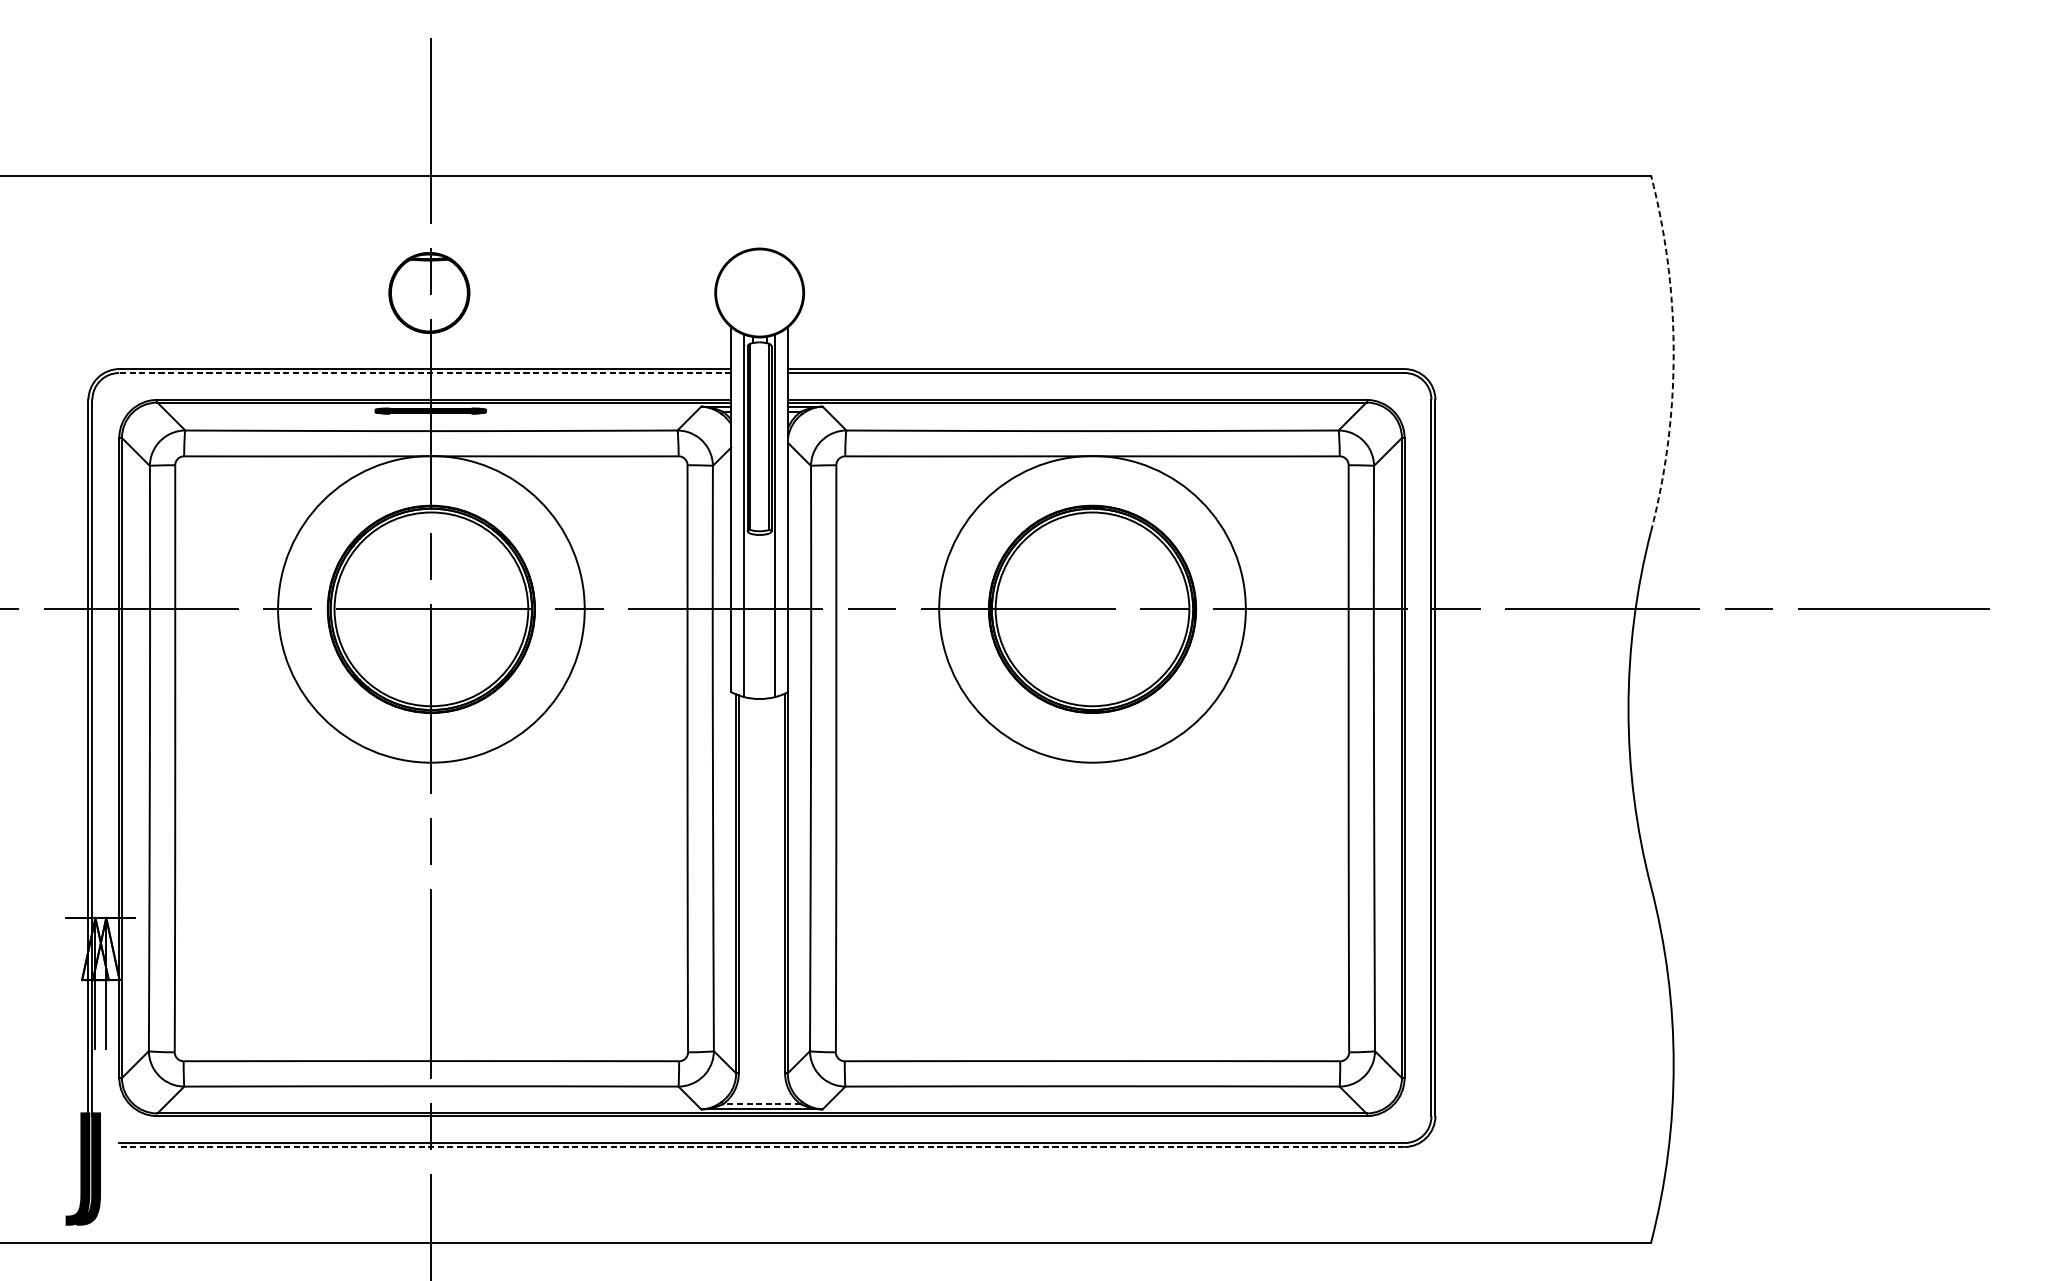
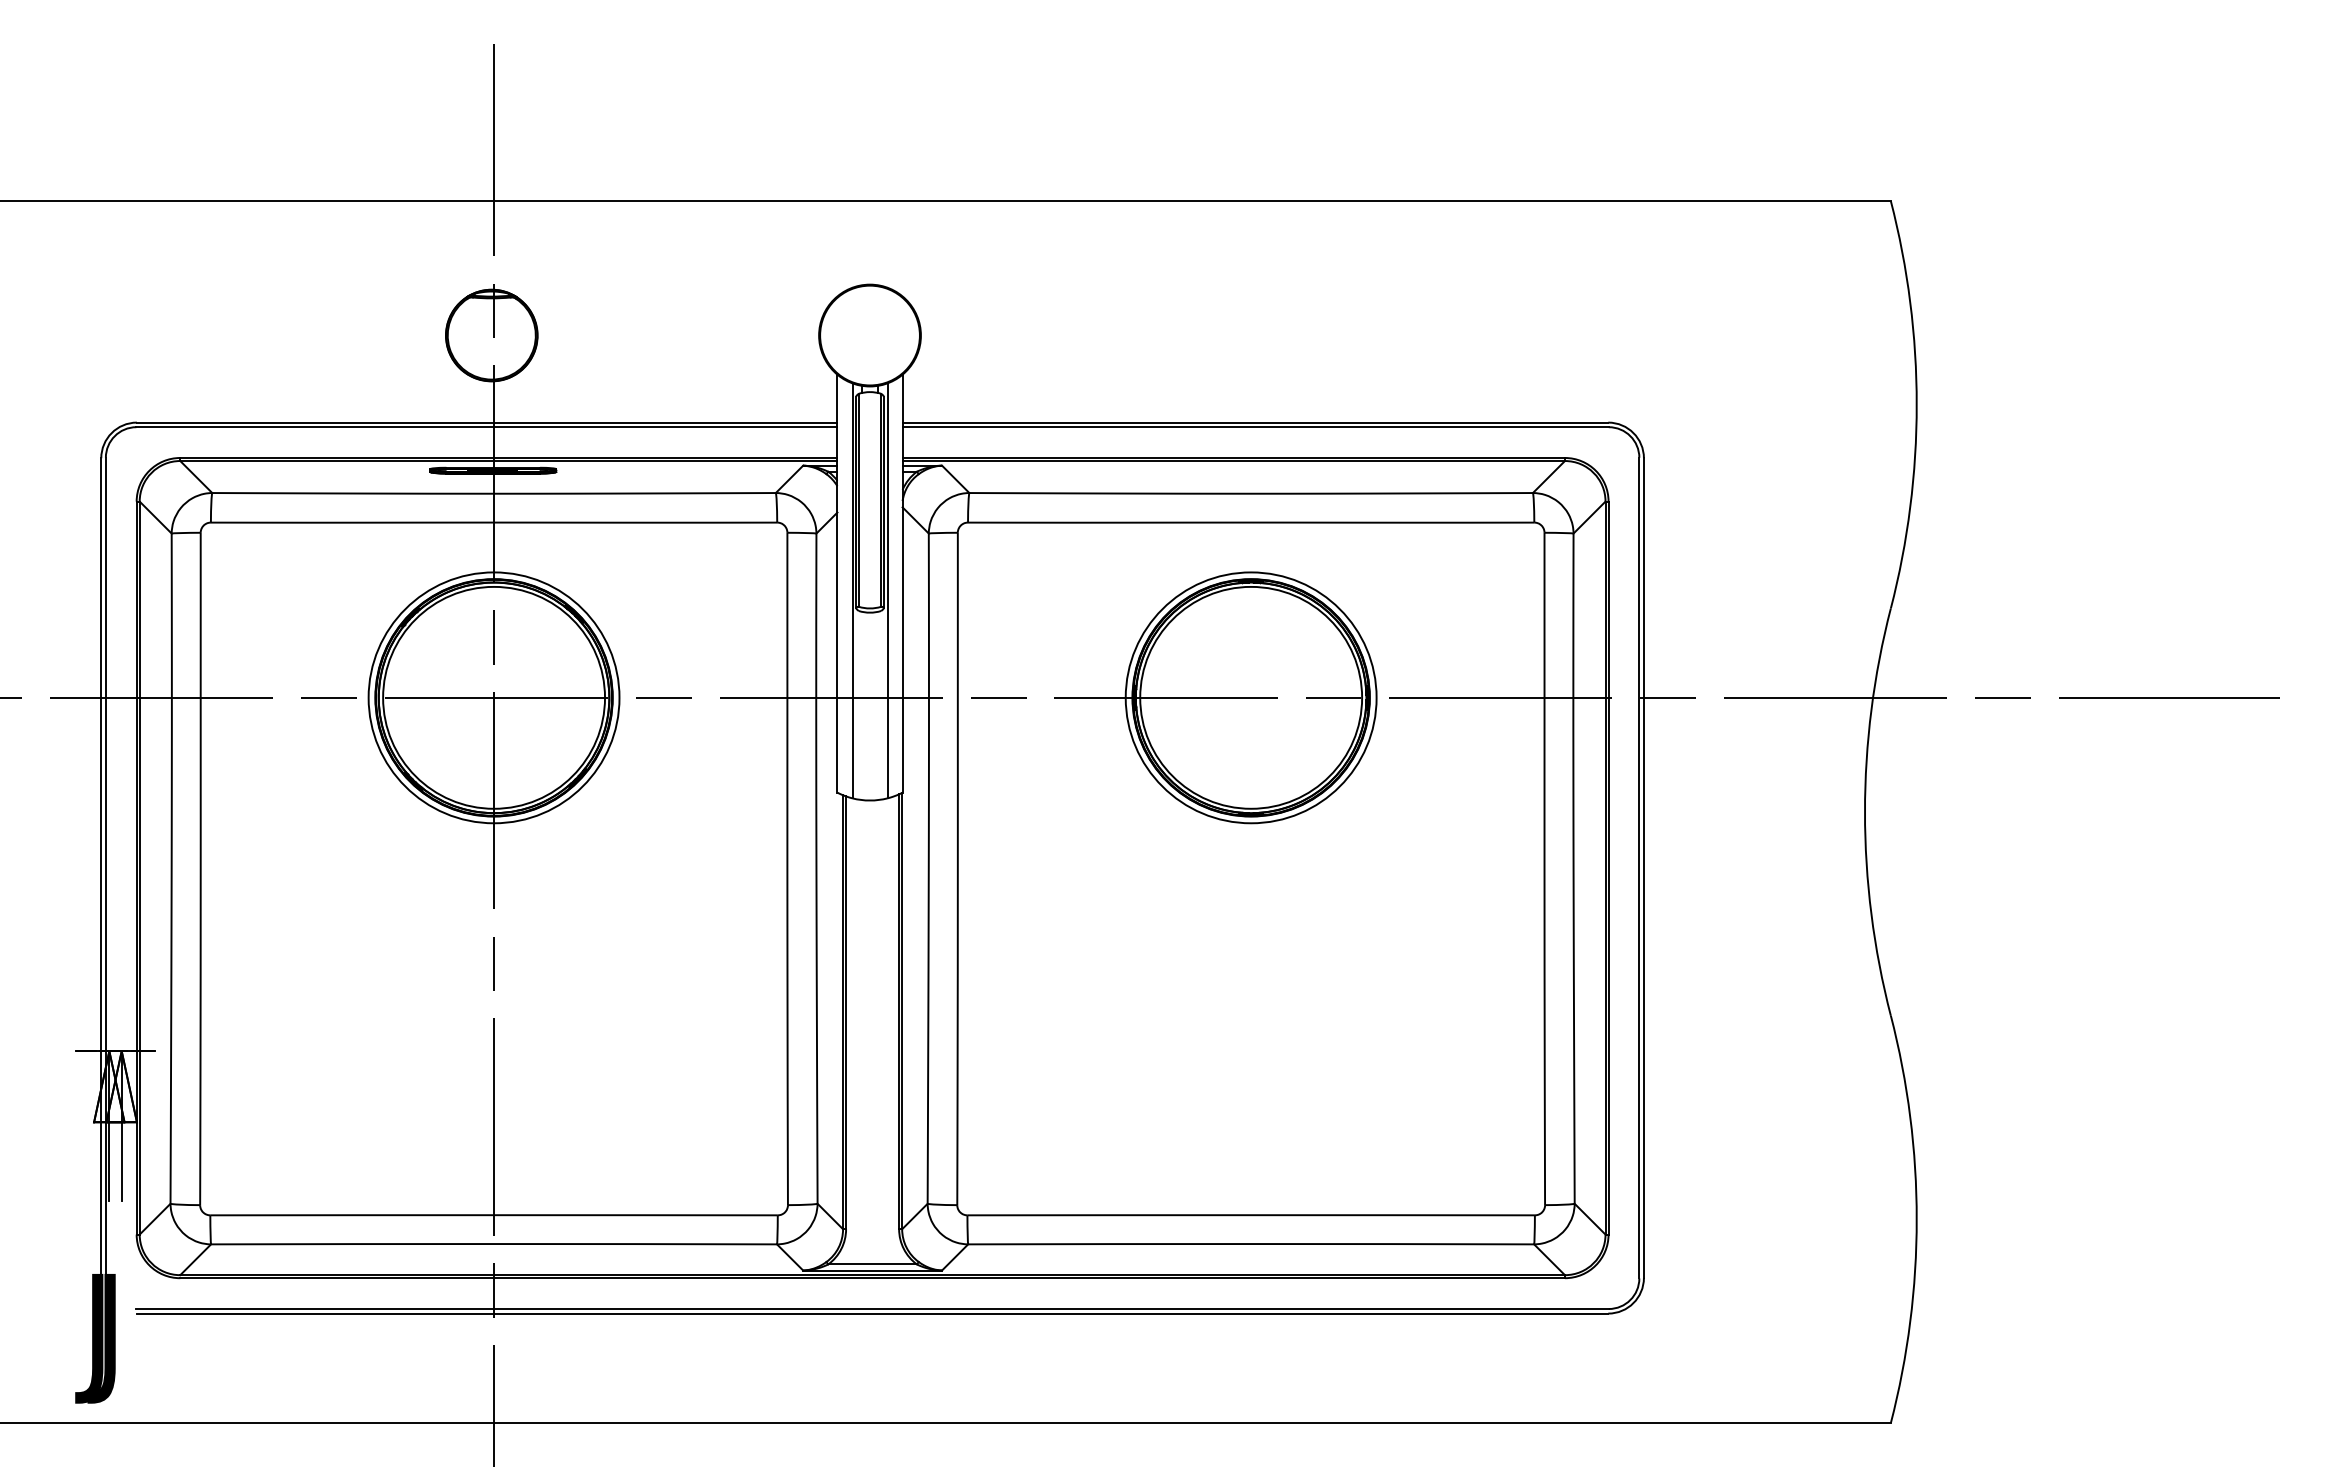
arc: (1673, 353) -> (1916, 404), dashed -> solid
line: (424, 373) -> (486, 427), dashed -> solid
circle: (430, 609) -> (493, 697), size x0.71
circle: (1091, 609) -> (1250, 697), size x0.71
line: (761, 1104) -> (872, 1264), dashed -> solid
line: (761, 1146) -> (872, 1313), dashed -> solid

